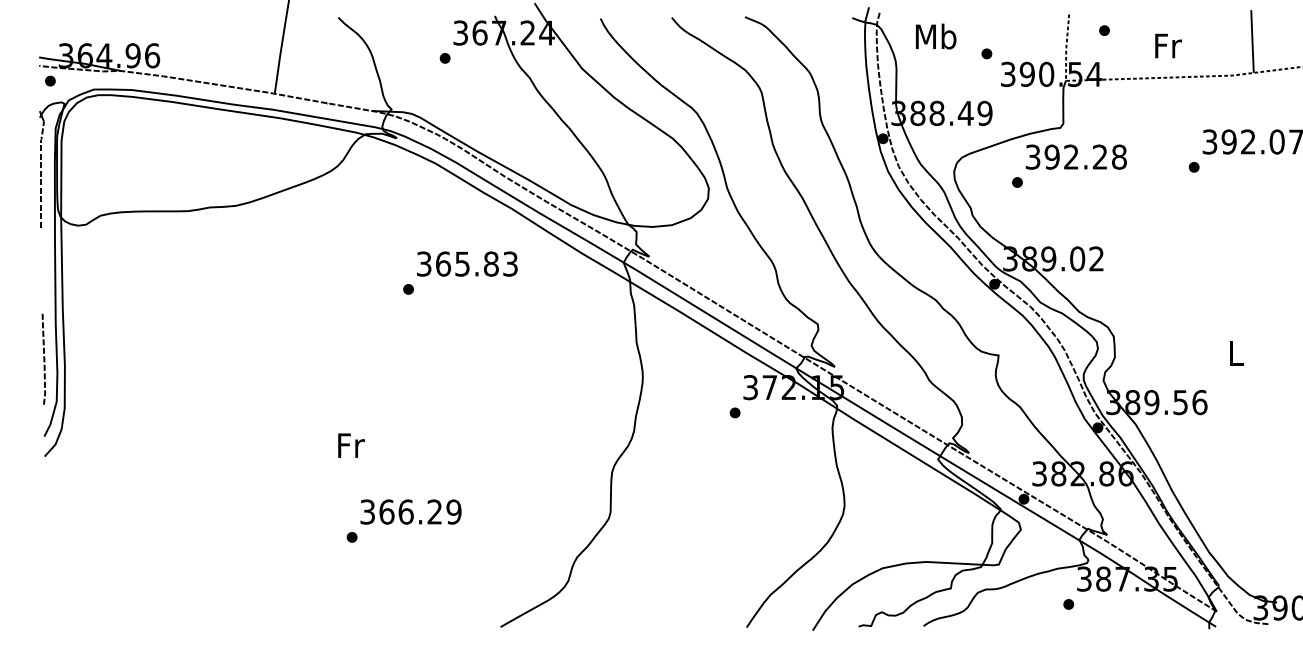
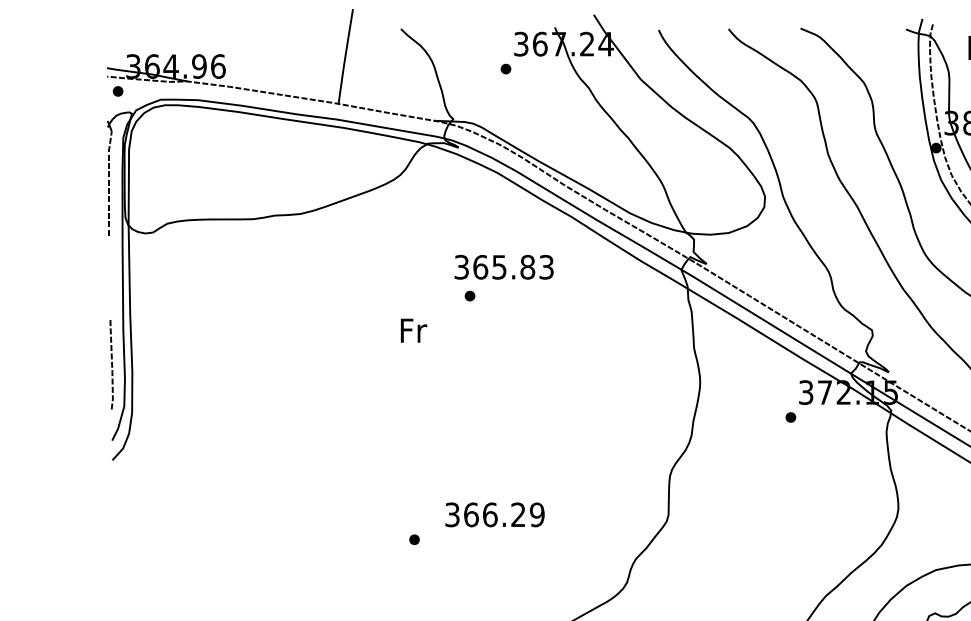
text: (467, 263) -> (504, 266), moved
text: (351, 445) -> (413, 330), moved
text: (410, 511) -> (494, 514), moved

